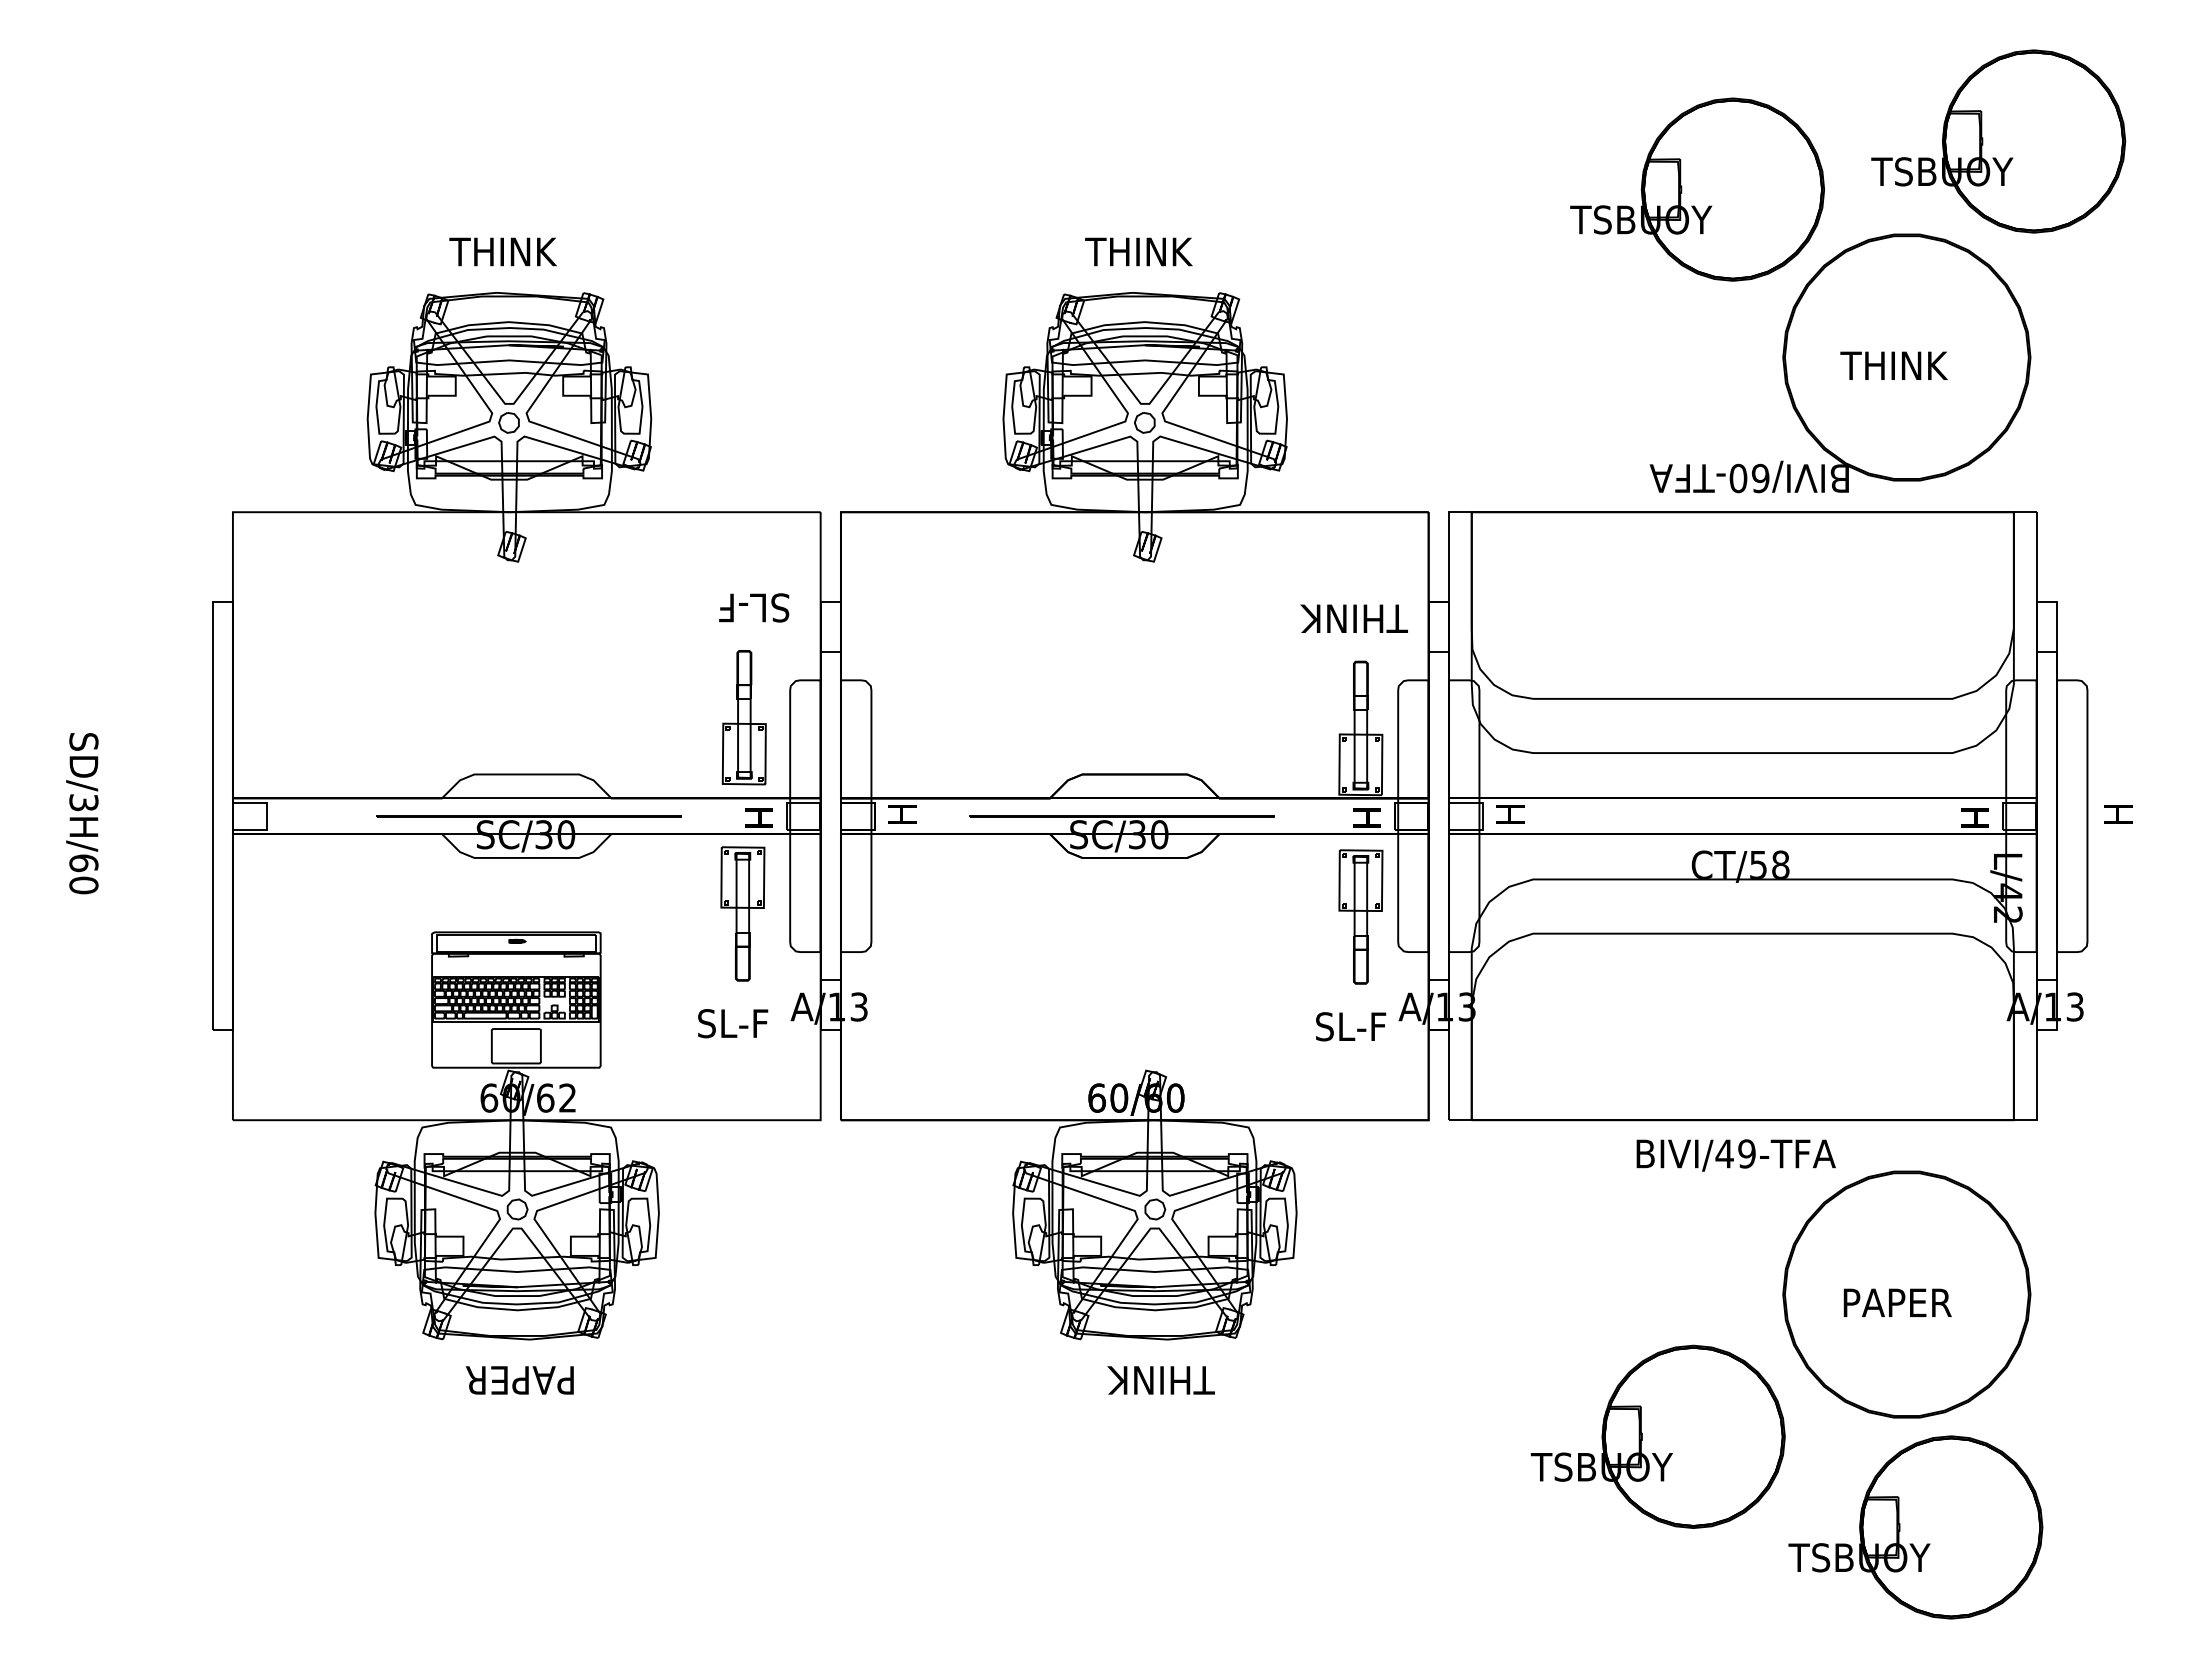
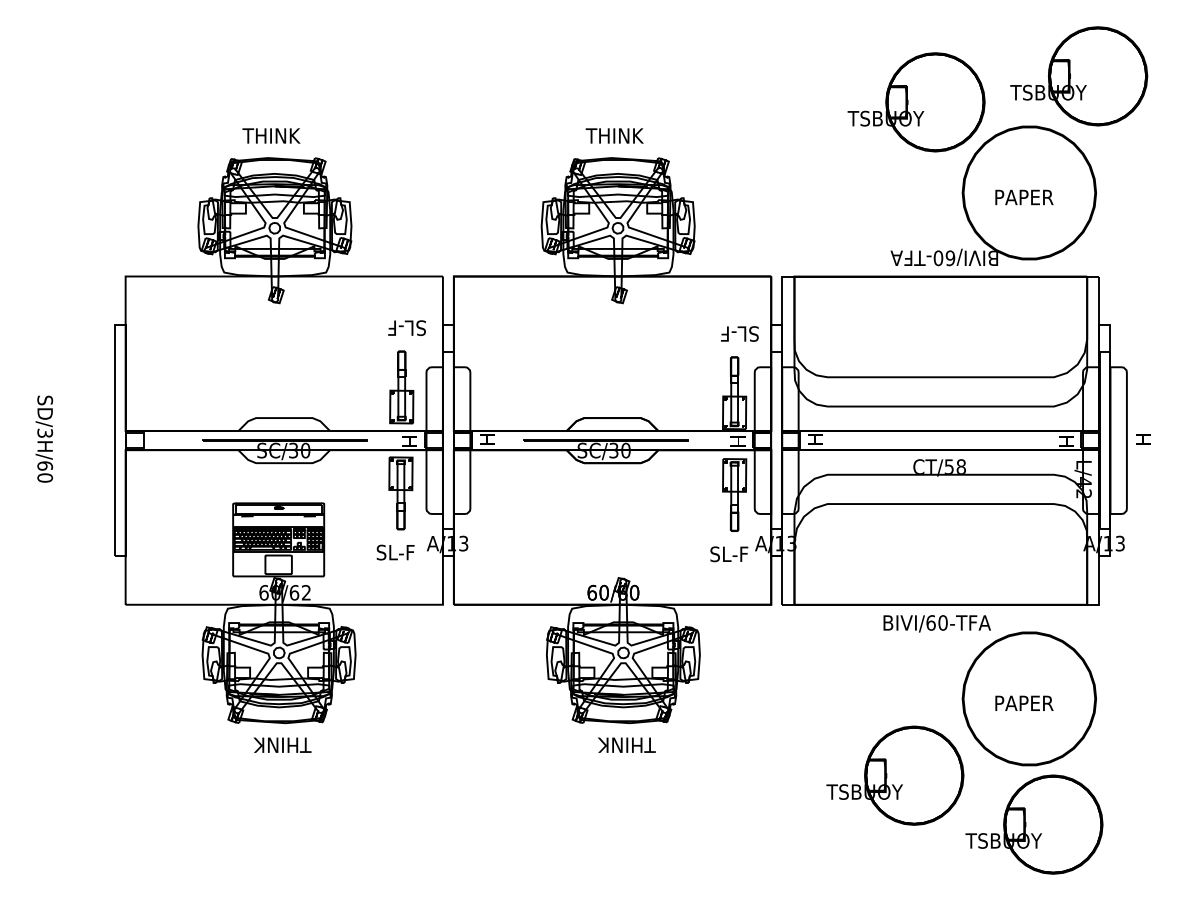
text: (1895, 365) -> (1023, 197), THINK -> PAPER
text: (1355, 617) -> (731, 333), THINK -> SL-F
text: (1734, 1153) -> (936, 622), BIVI/49-TFA -> BIVI/60-TFA
text: (521, 1379) -> (281, 744), PAPER -> THINK

